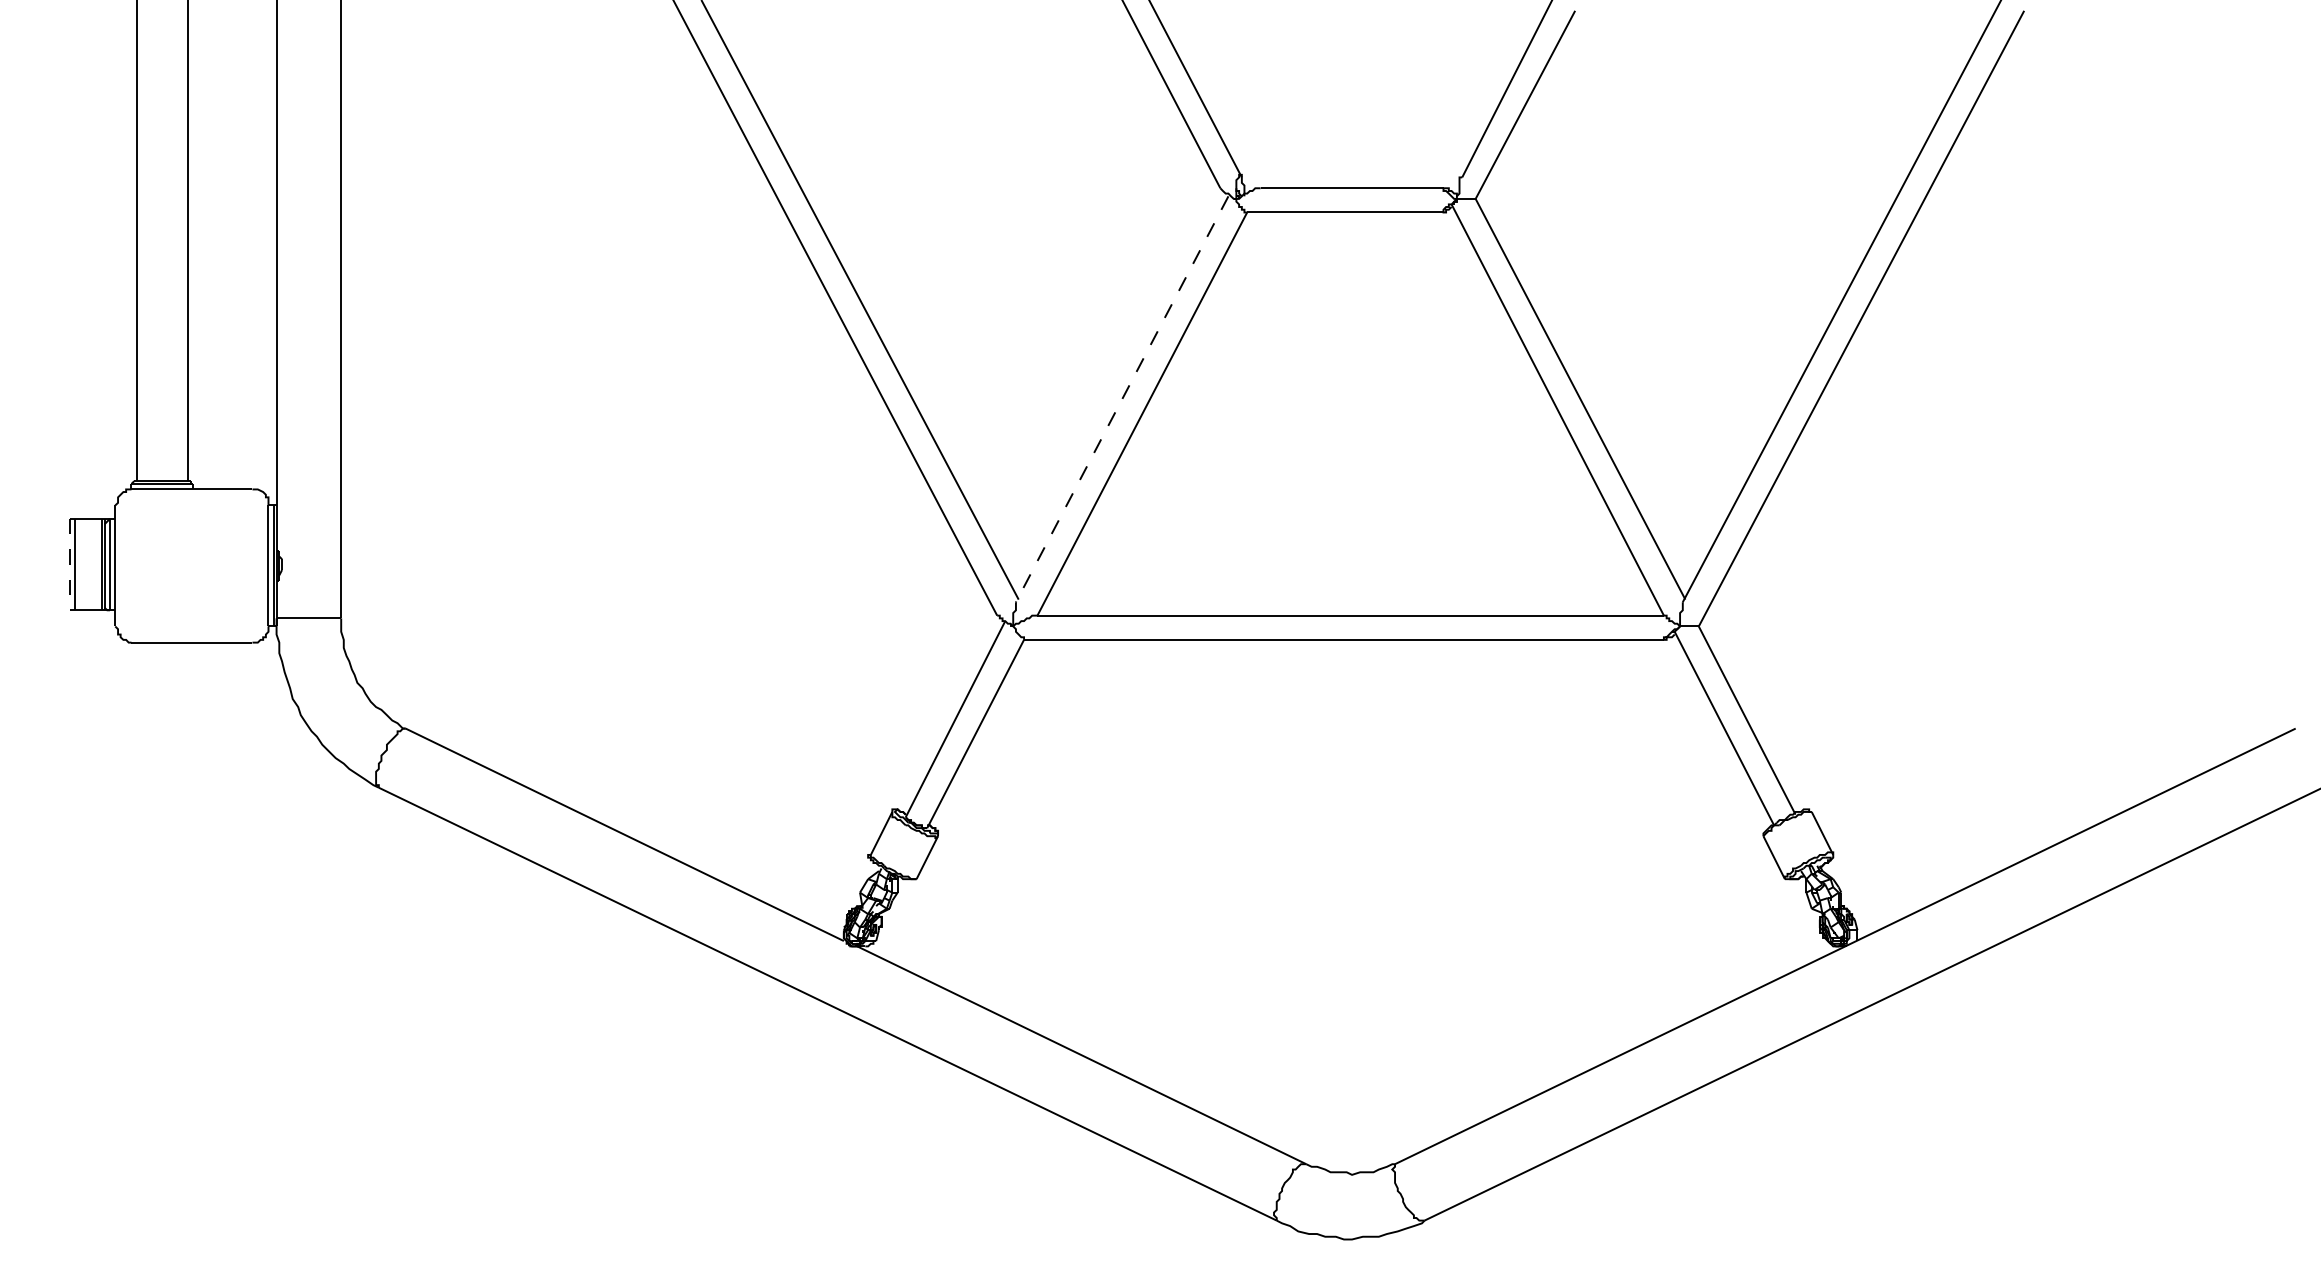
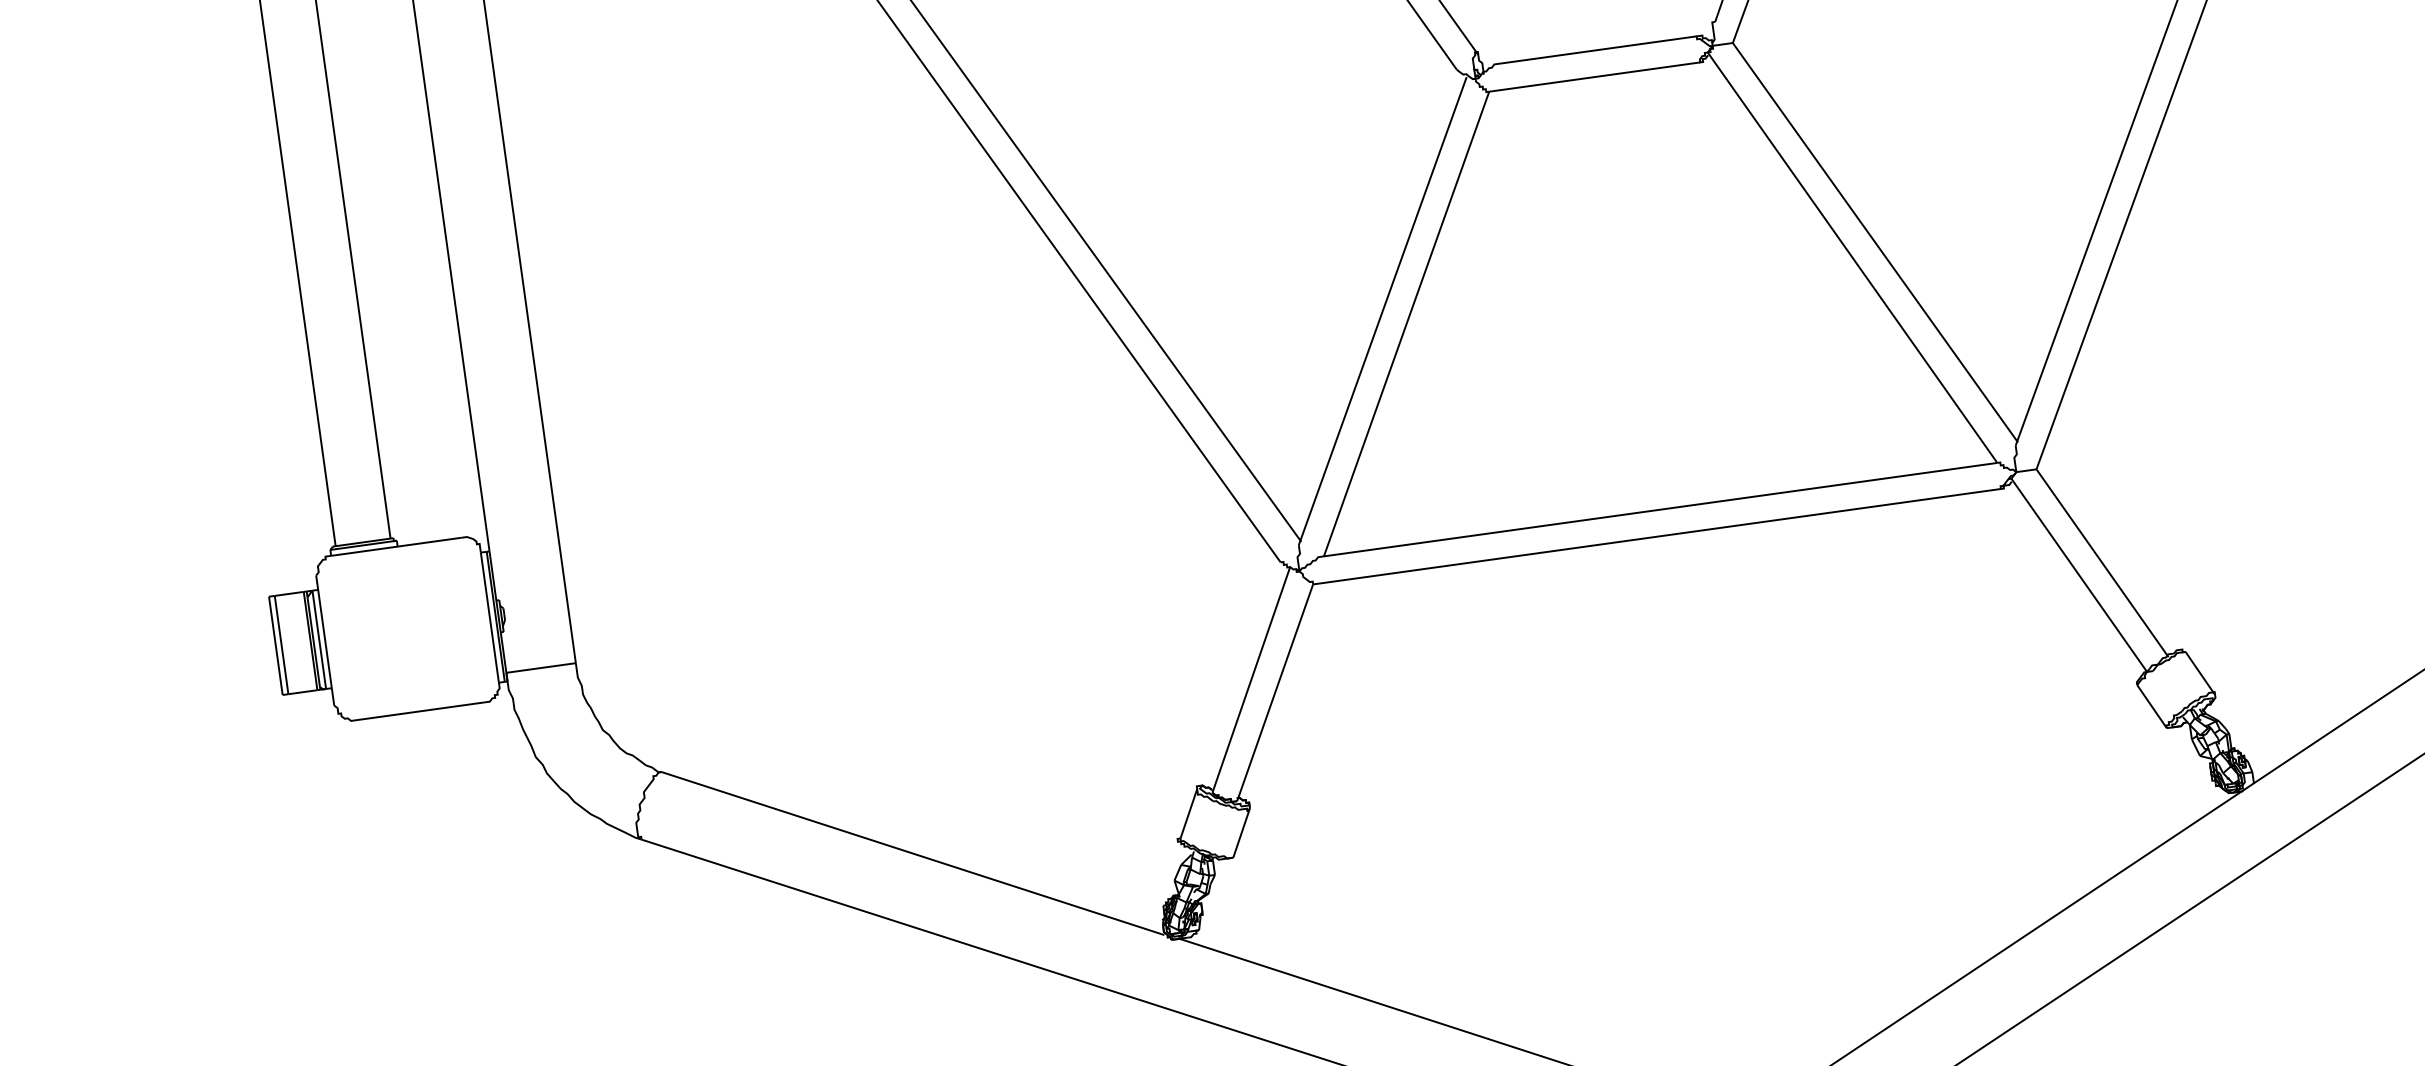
line: (1121, 399) -> (1382, 311), dashed -> solid
line: (69, 564) -> (275, 645), dashed -> solid

